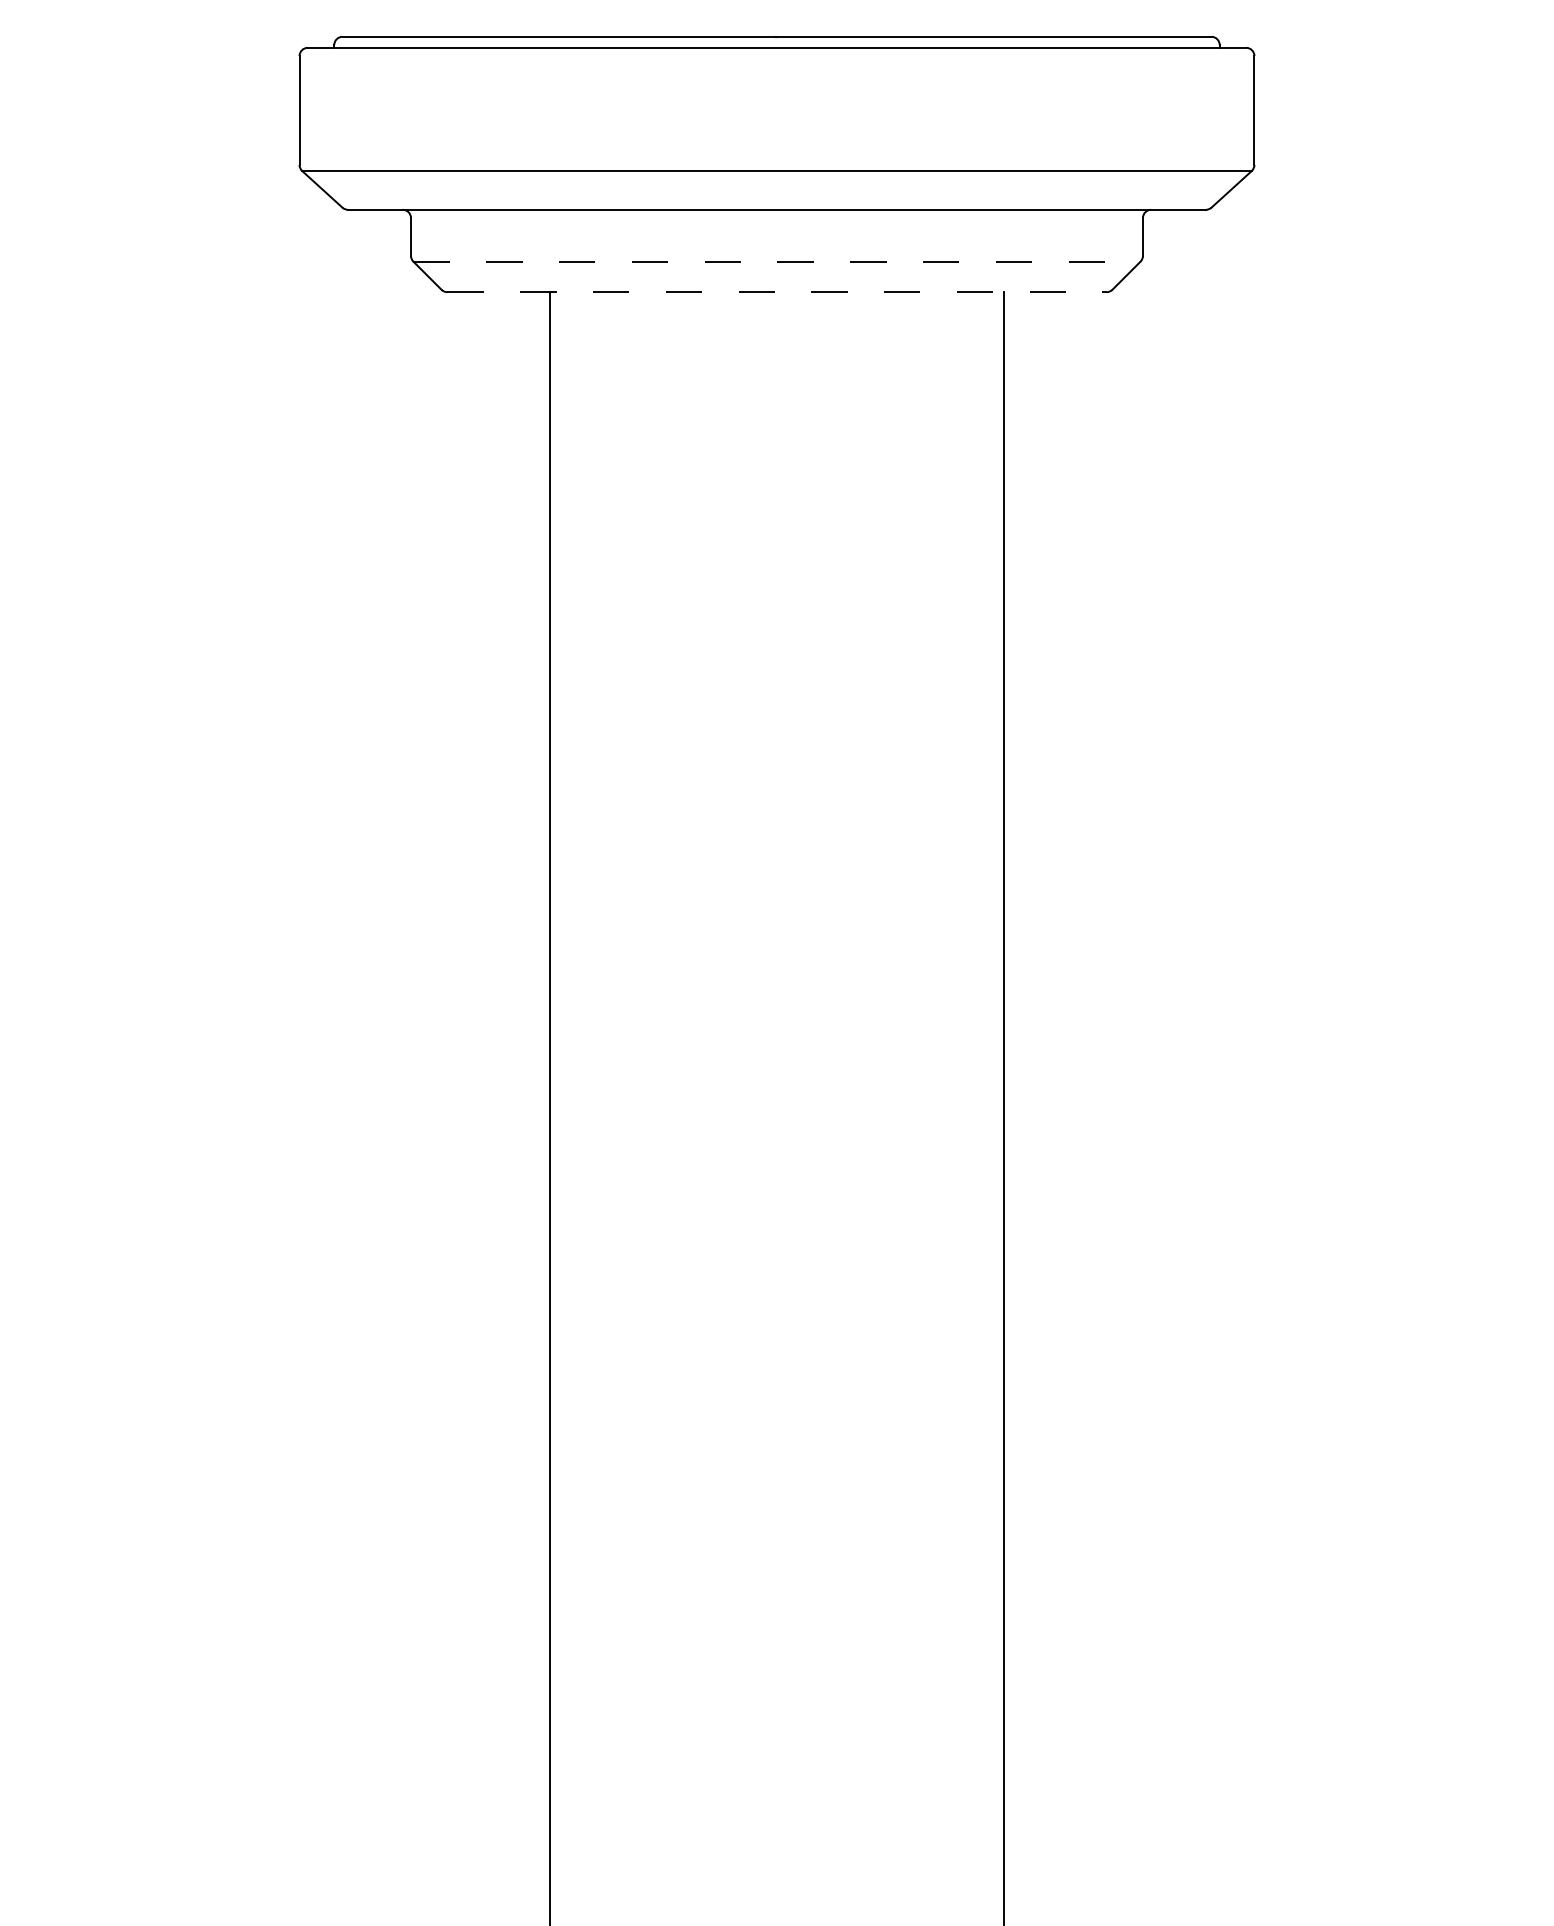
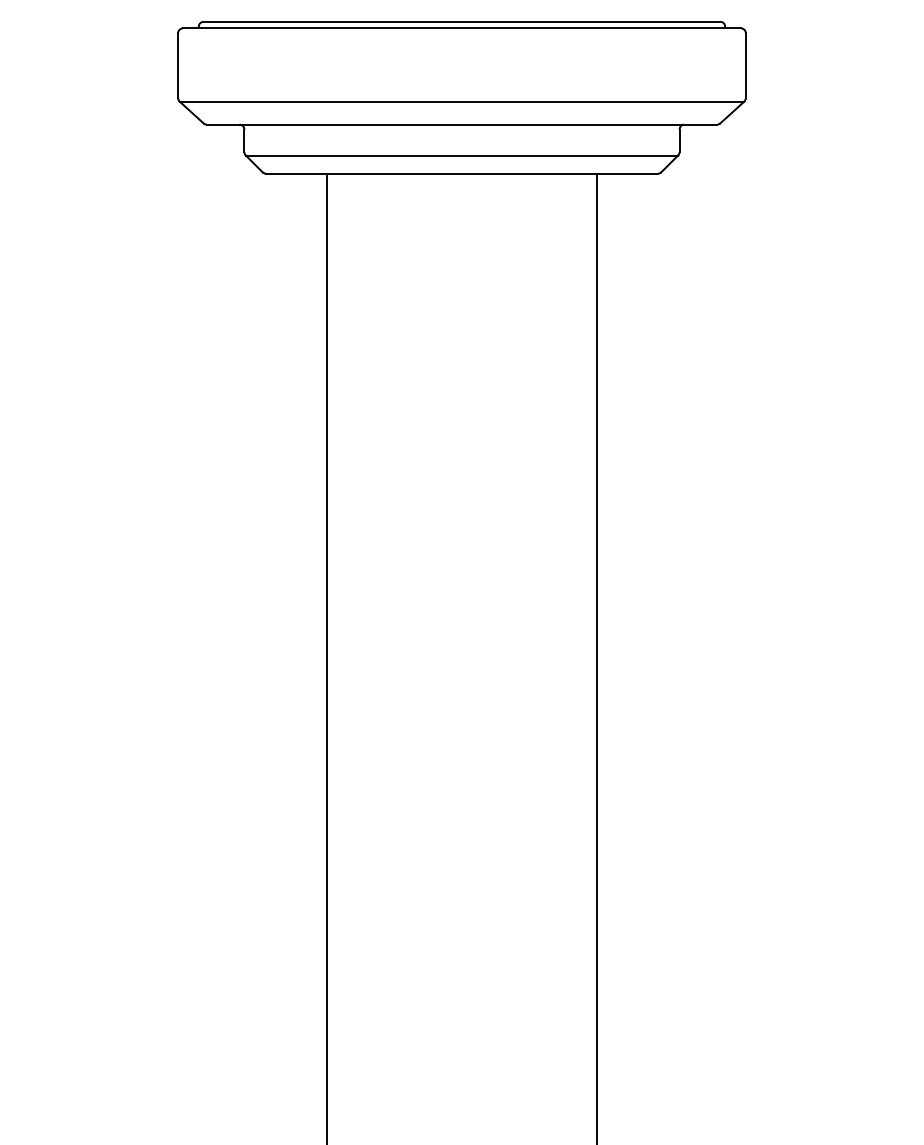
line: (777, 261) -> (462, 155), dashed -> solid
line: (776, 291) -> (461, 173), dashed -> solid

